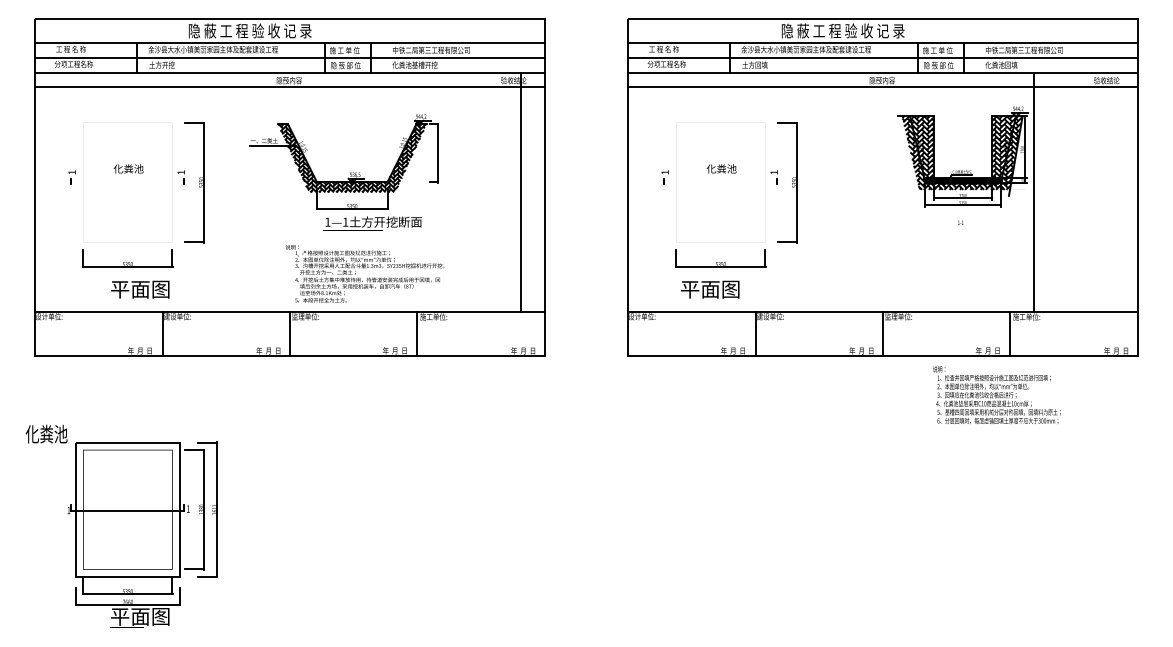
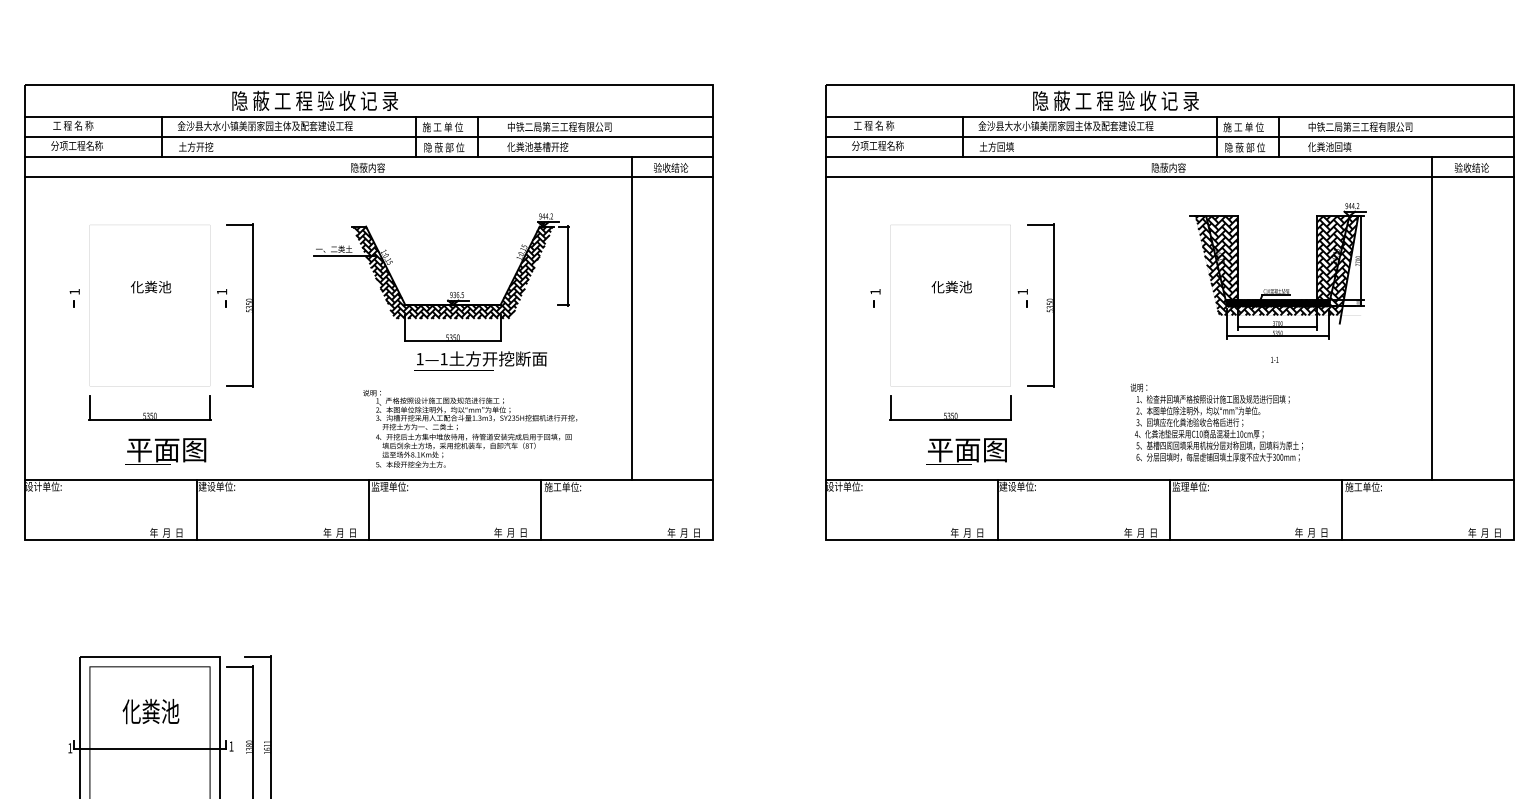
line: (520, 191) -> (631, 317), moved
line: (1033, 191) -> (1432, 317), moved
text: (710, 289) -> (967, 449), moved
text: (996, 394) -> (1216, 421), moved
text: (46, 433) -> (150, 710), moved

